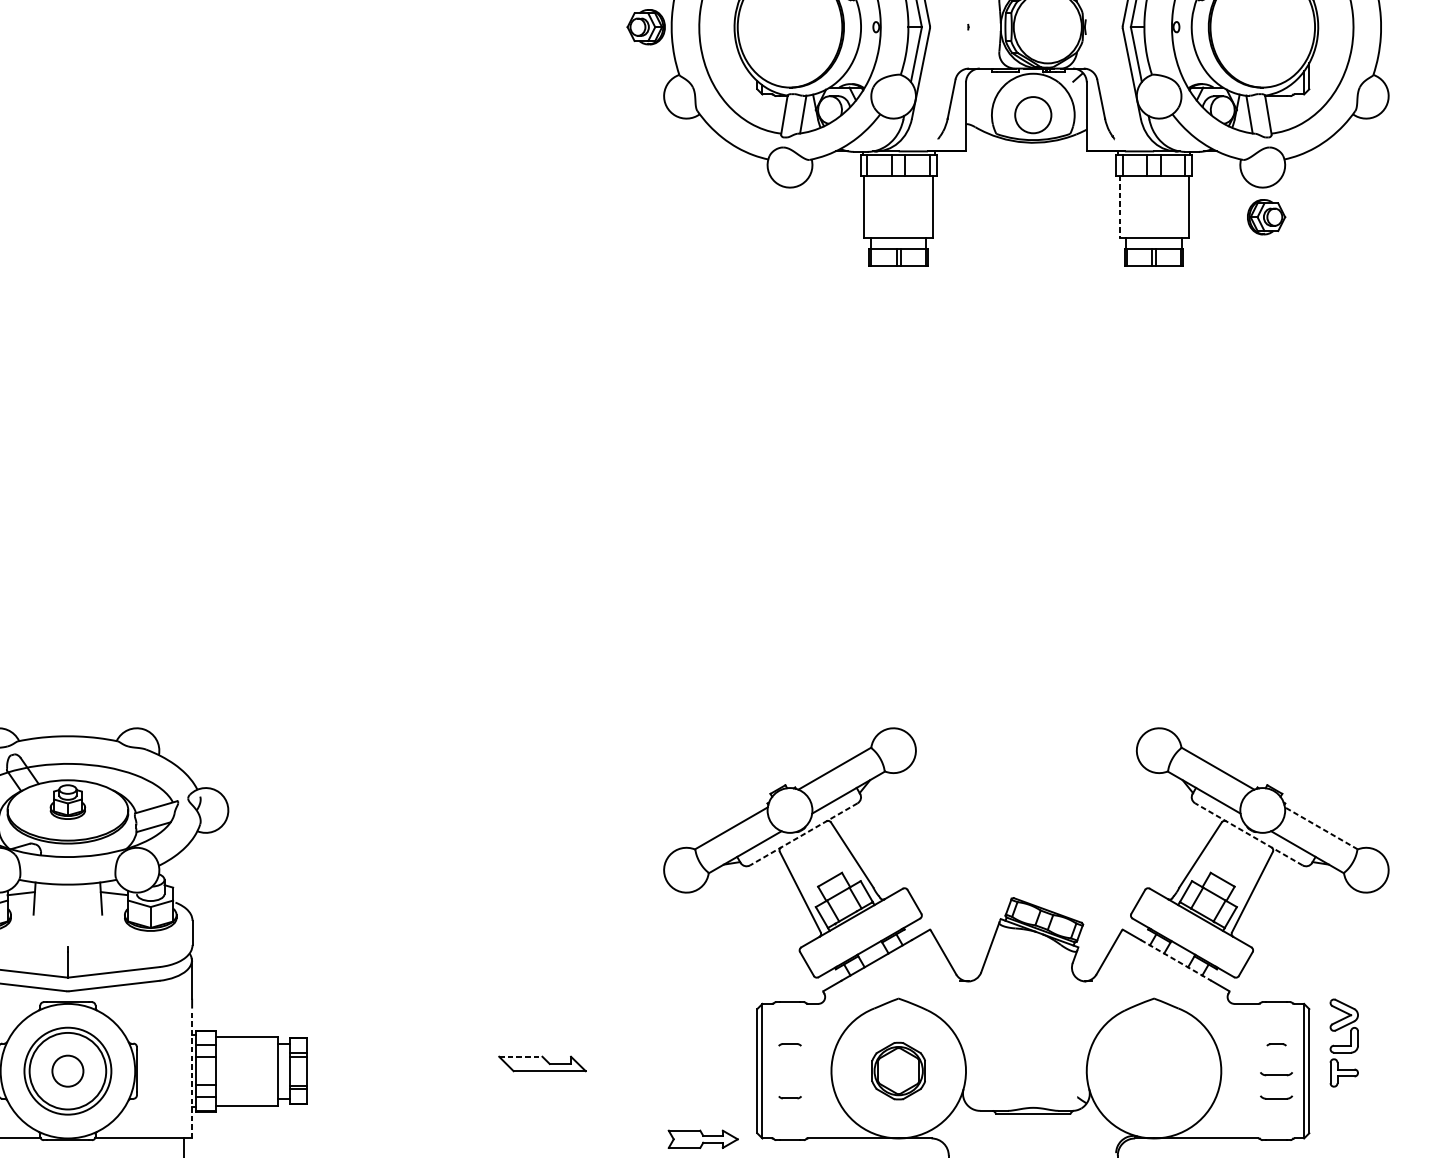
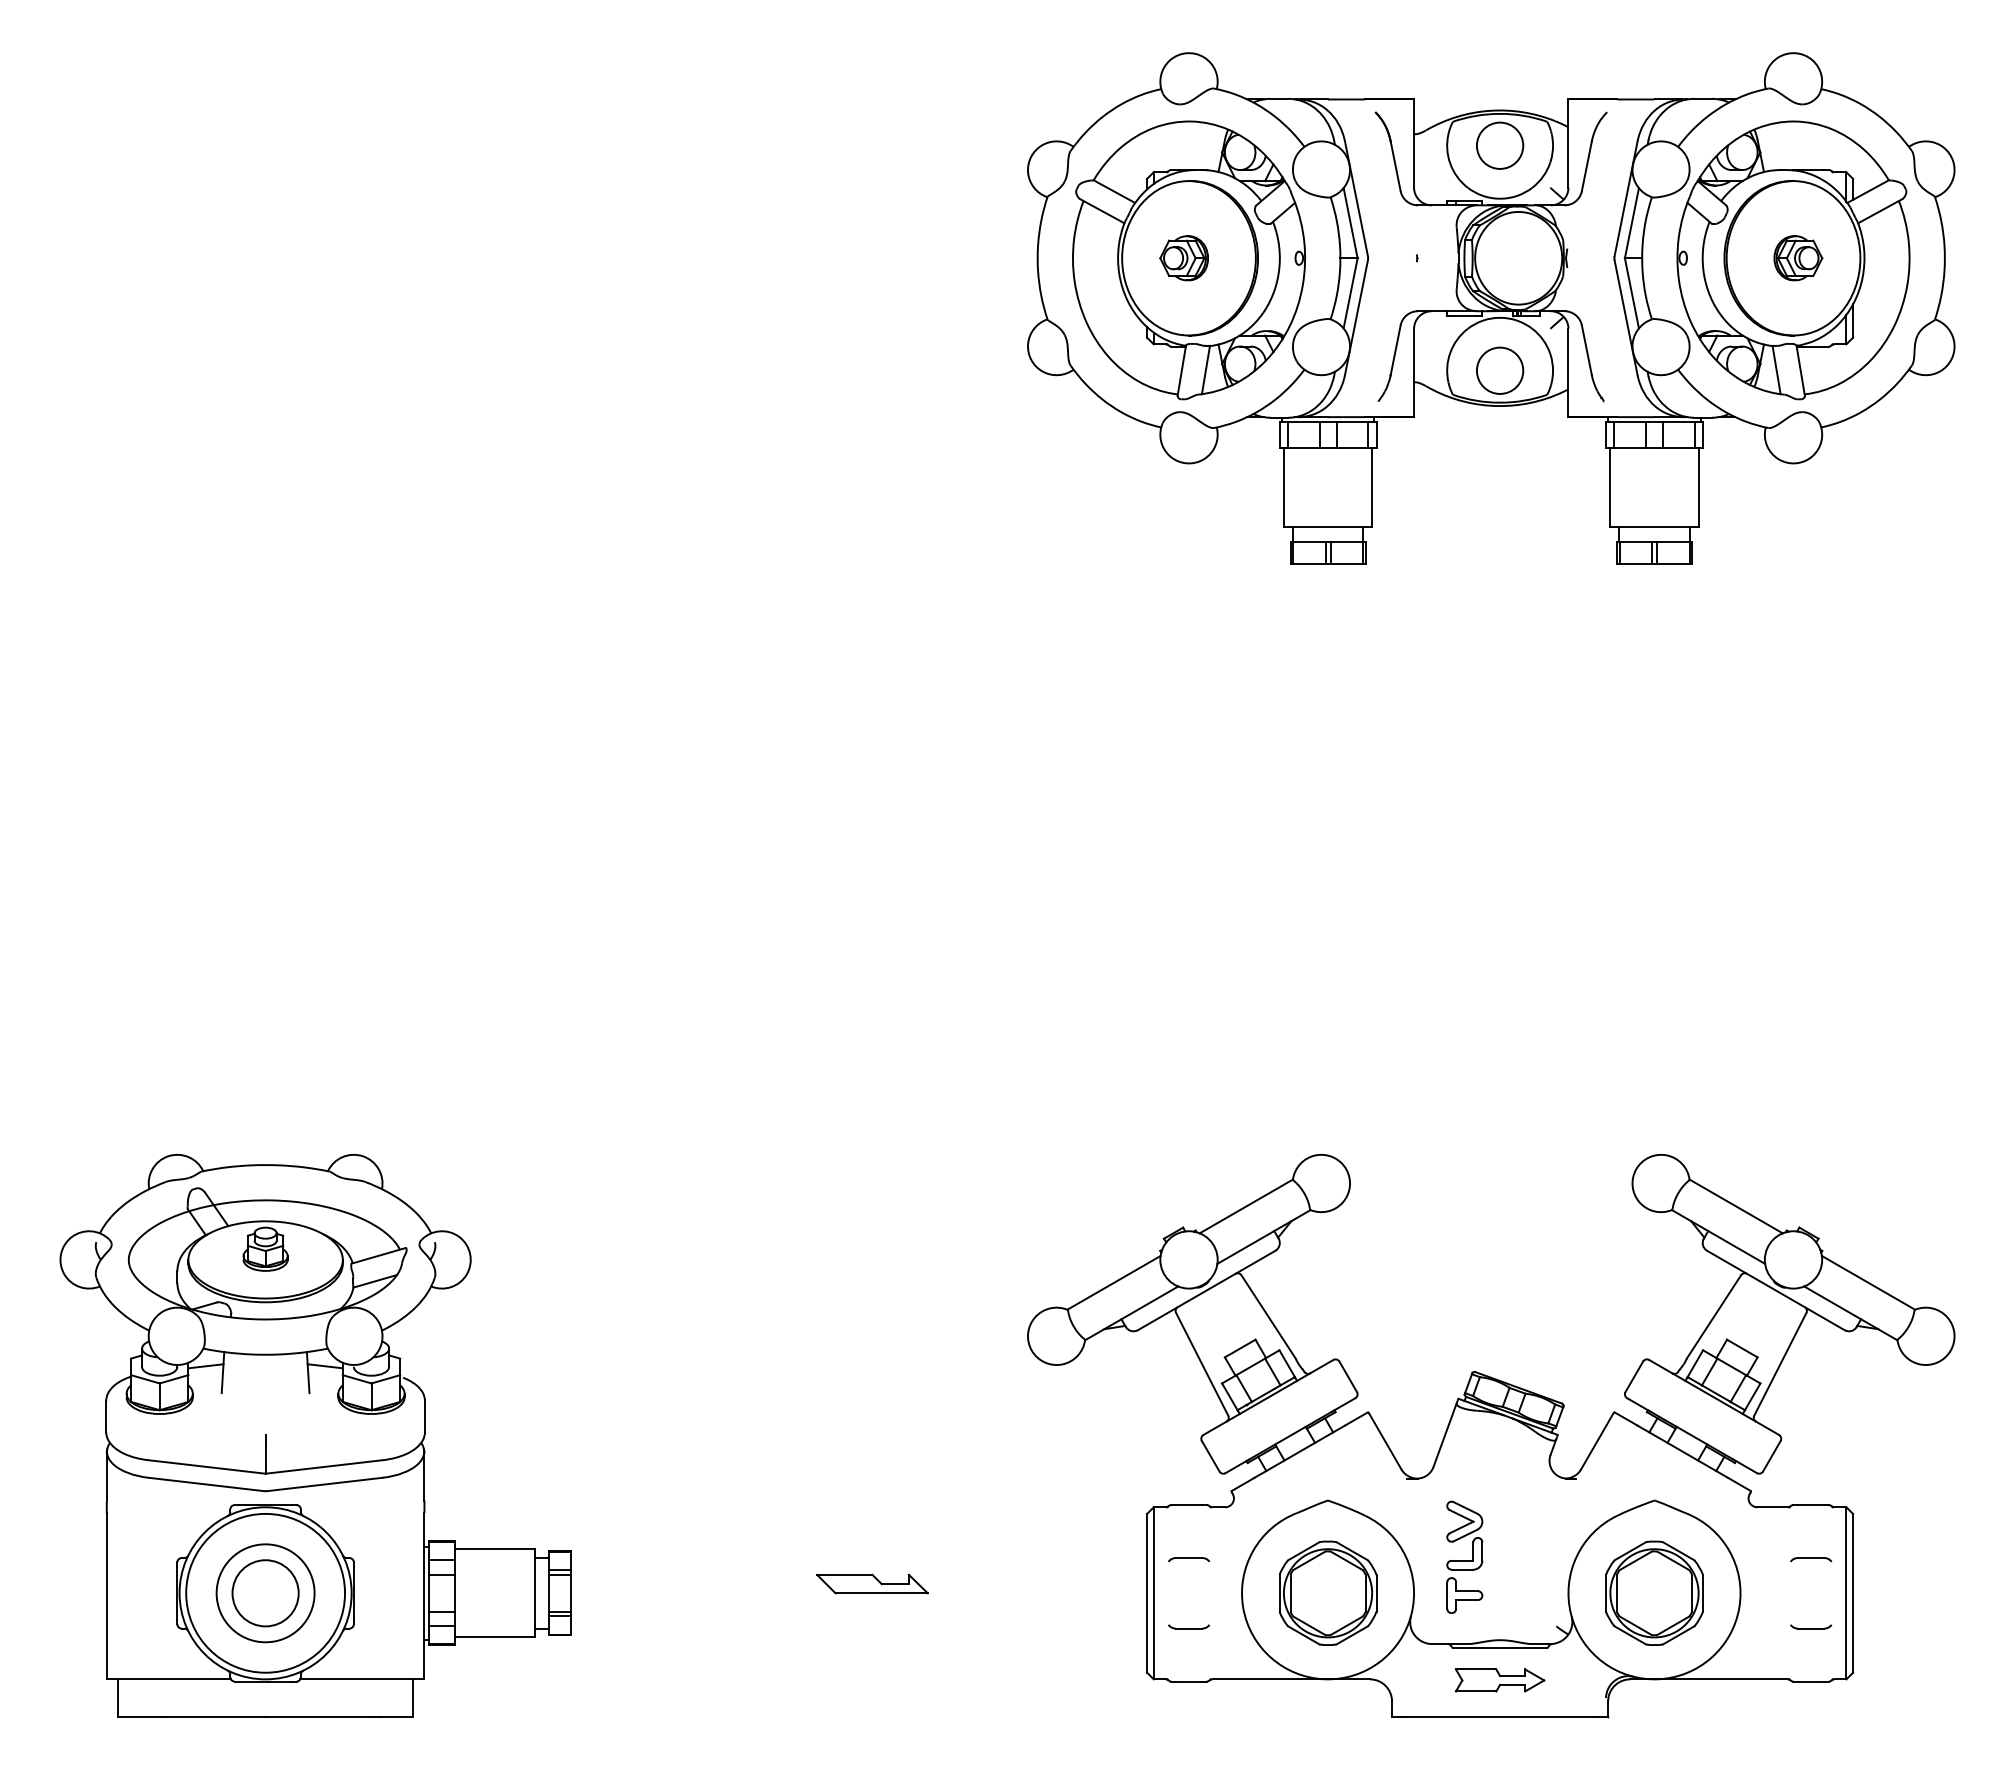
part: (645, 27) -> (1183, 258), moved
line: (1119, 206) -> (1610, 487), dashed -> solid
part: (1266, 217) -> (1798, 258), moved
line: (1321, 828) -> (1868, 1282), dashed -> solid
line: (803, 834) -> (1206, 1290), dashed -> solid
line: (1248, 834) -> (1775, 1290), dashed -> solid
line: (1176, 960) -> (1683, 1451), dashed -> solid
part: (1344, 1042) -> (1464, 1556), moved
part: (789, 1044) -> (1188, 1559), size x1.43
part: (1276, 1044) -> (1811, 1559), size x1.67
line: (520, 1056) -> (844, 1574), dashed -> solid
circle: (67, 1070) -> (265, 1592), size x1.43
part: (898, 1070) -> (1327, 1592), size x1.43
part: (1154, 1070) -> (1654, 1592), added
circle: (67, 1071) -> (265, 1593), size x1.67
line: (192, 1072) -> (424, 1595), dashed -> solid
part: (1276, 1073) -> (1811, 1596), removed
part: (790, 1097) -> (1189, 1626), size x1.43
part: (702, 1139) -> (1499, 1680), moved

